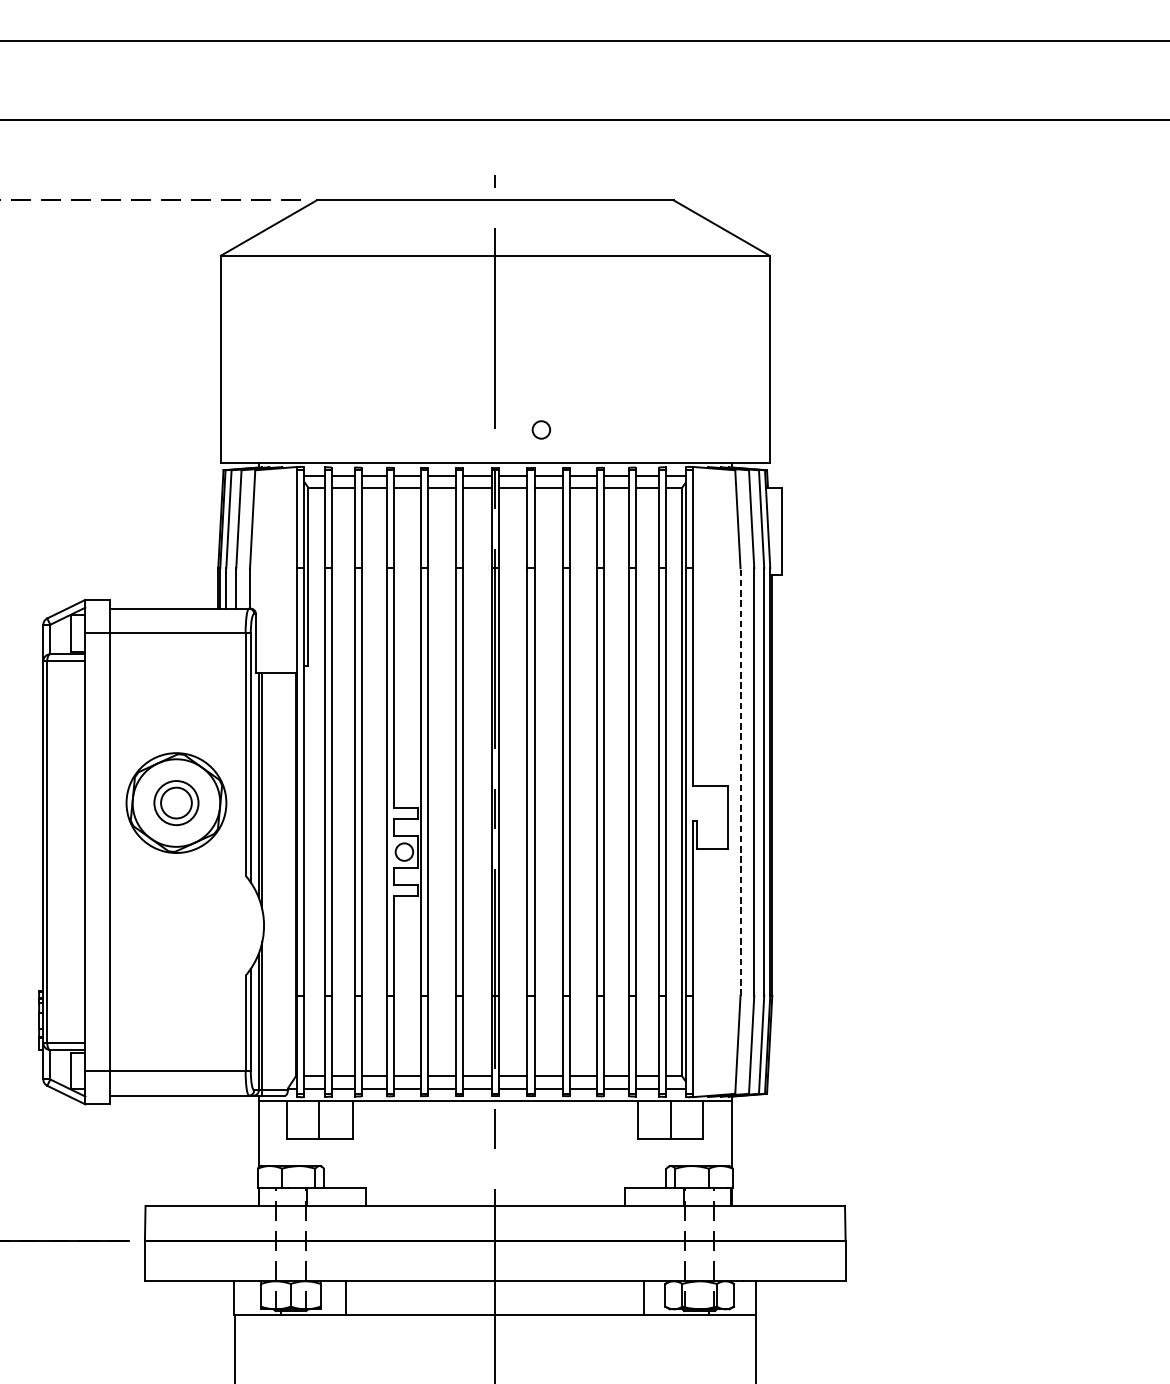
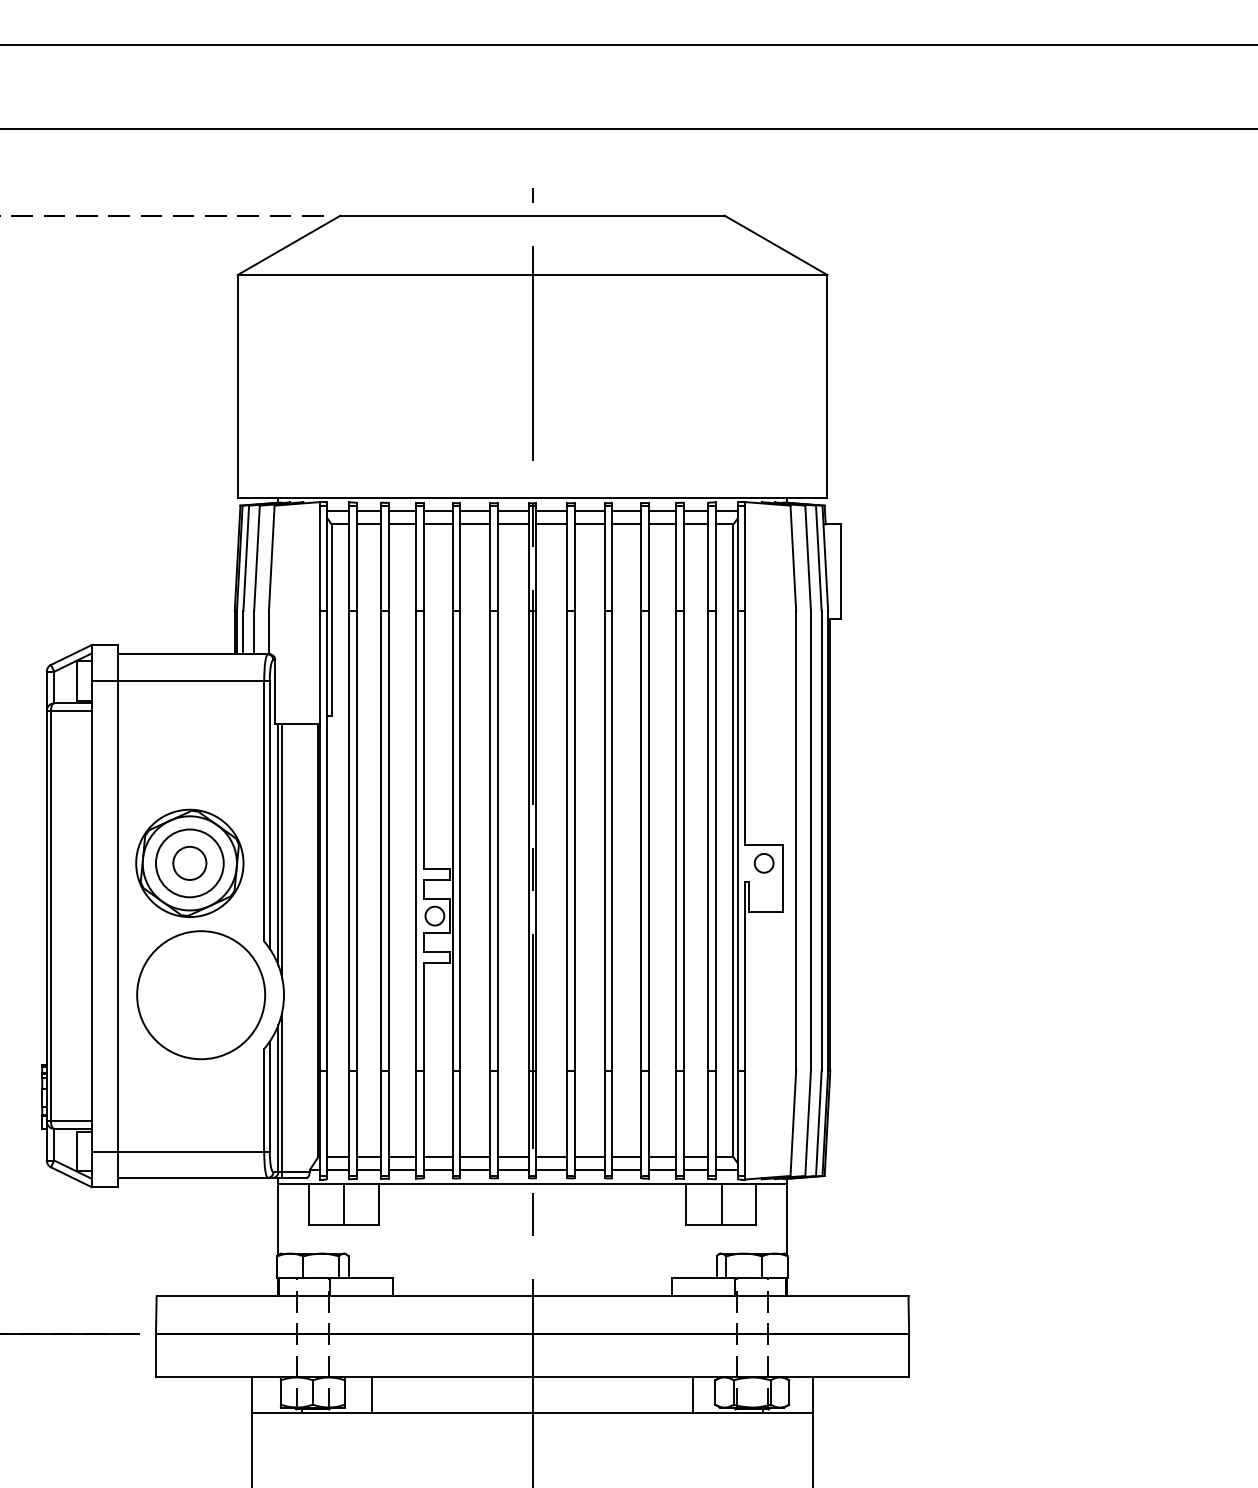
circle: (540, 430) -> (763, 863), moved
line: (740, 781) -> (796, 840), dashed -> solid
circle: (176, 803) -> (189, 863), size x1.43
circle: (187, 925) -> (201, 995), added

